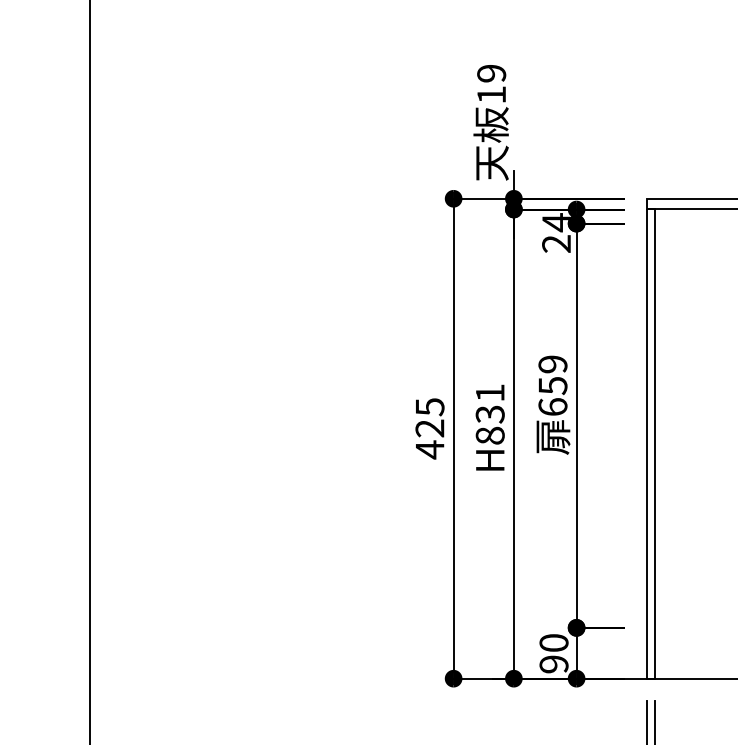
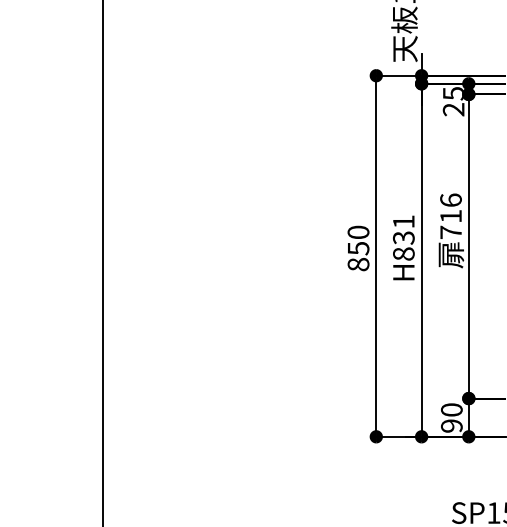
text: (556, 222) -> (453, 93), 24 -> 25
text: (552, 385) -> (450, 216), 659 -> 716
text: (429, 428) -> (358, 248), 425 -> 850

